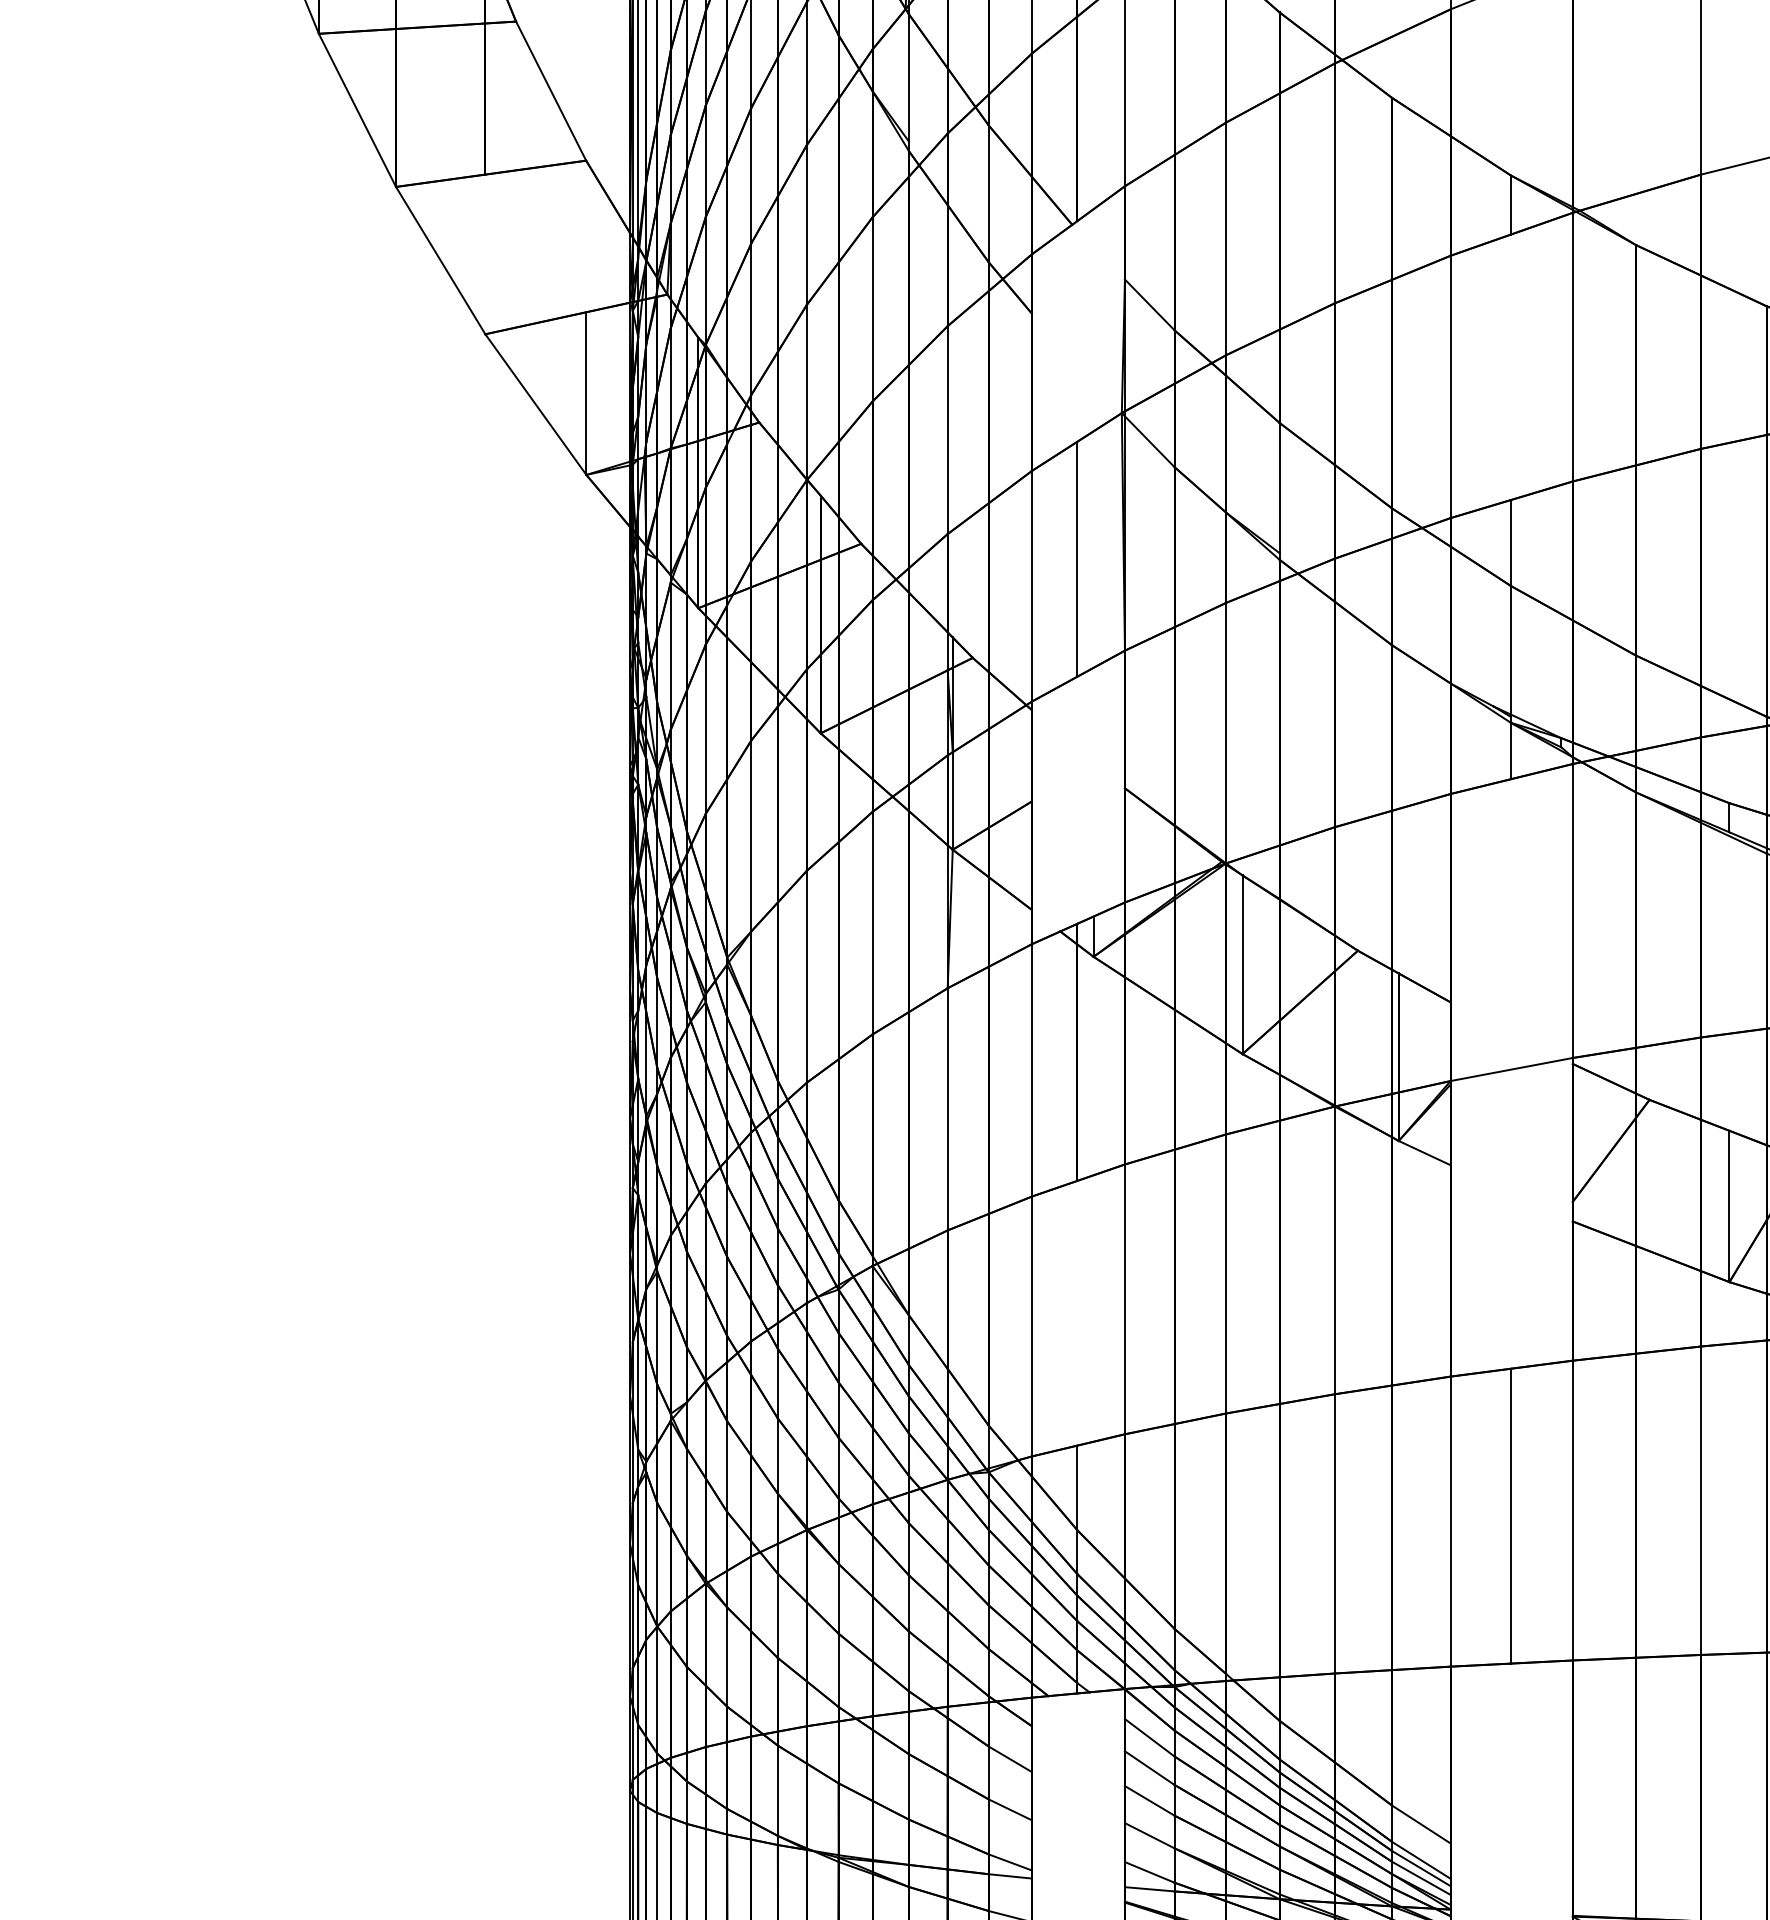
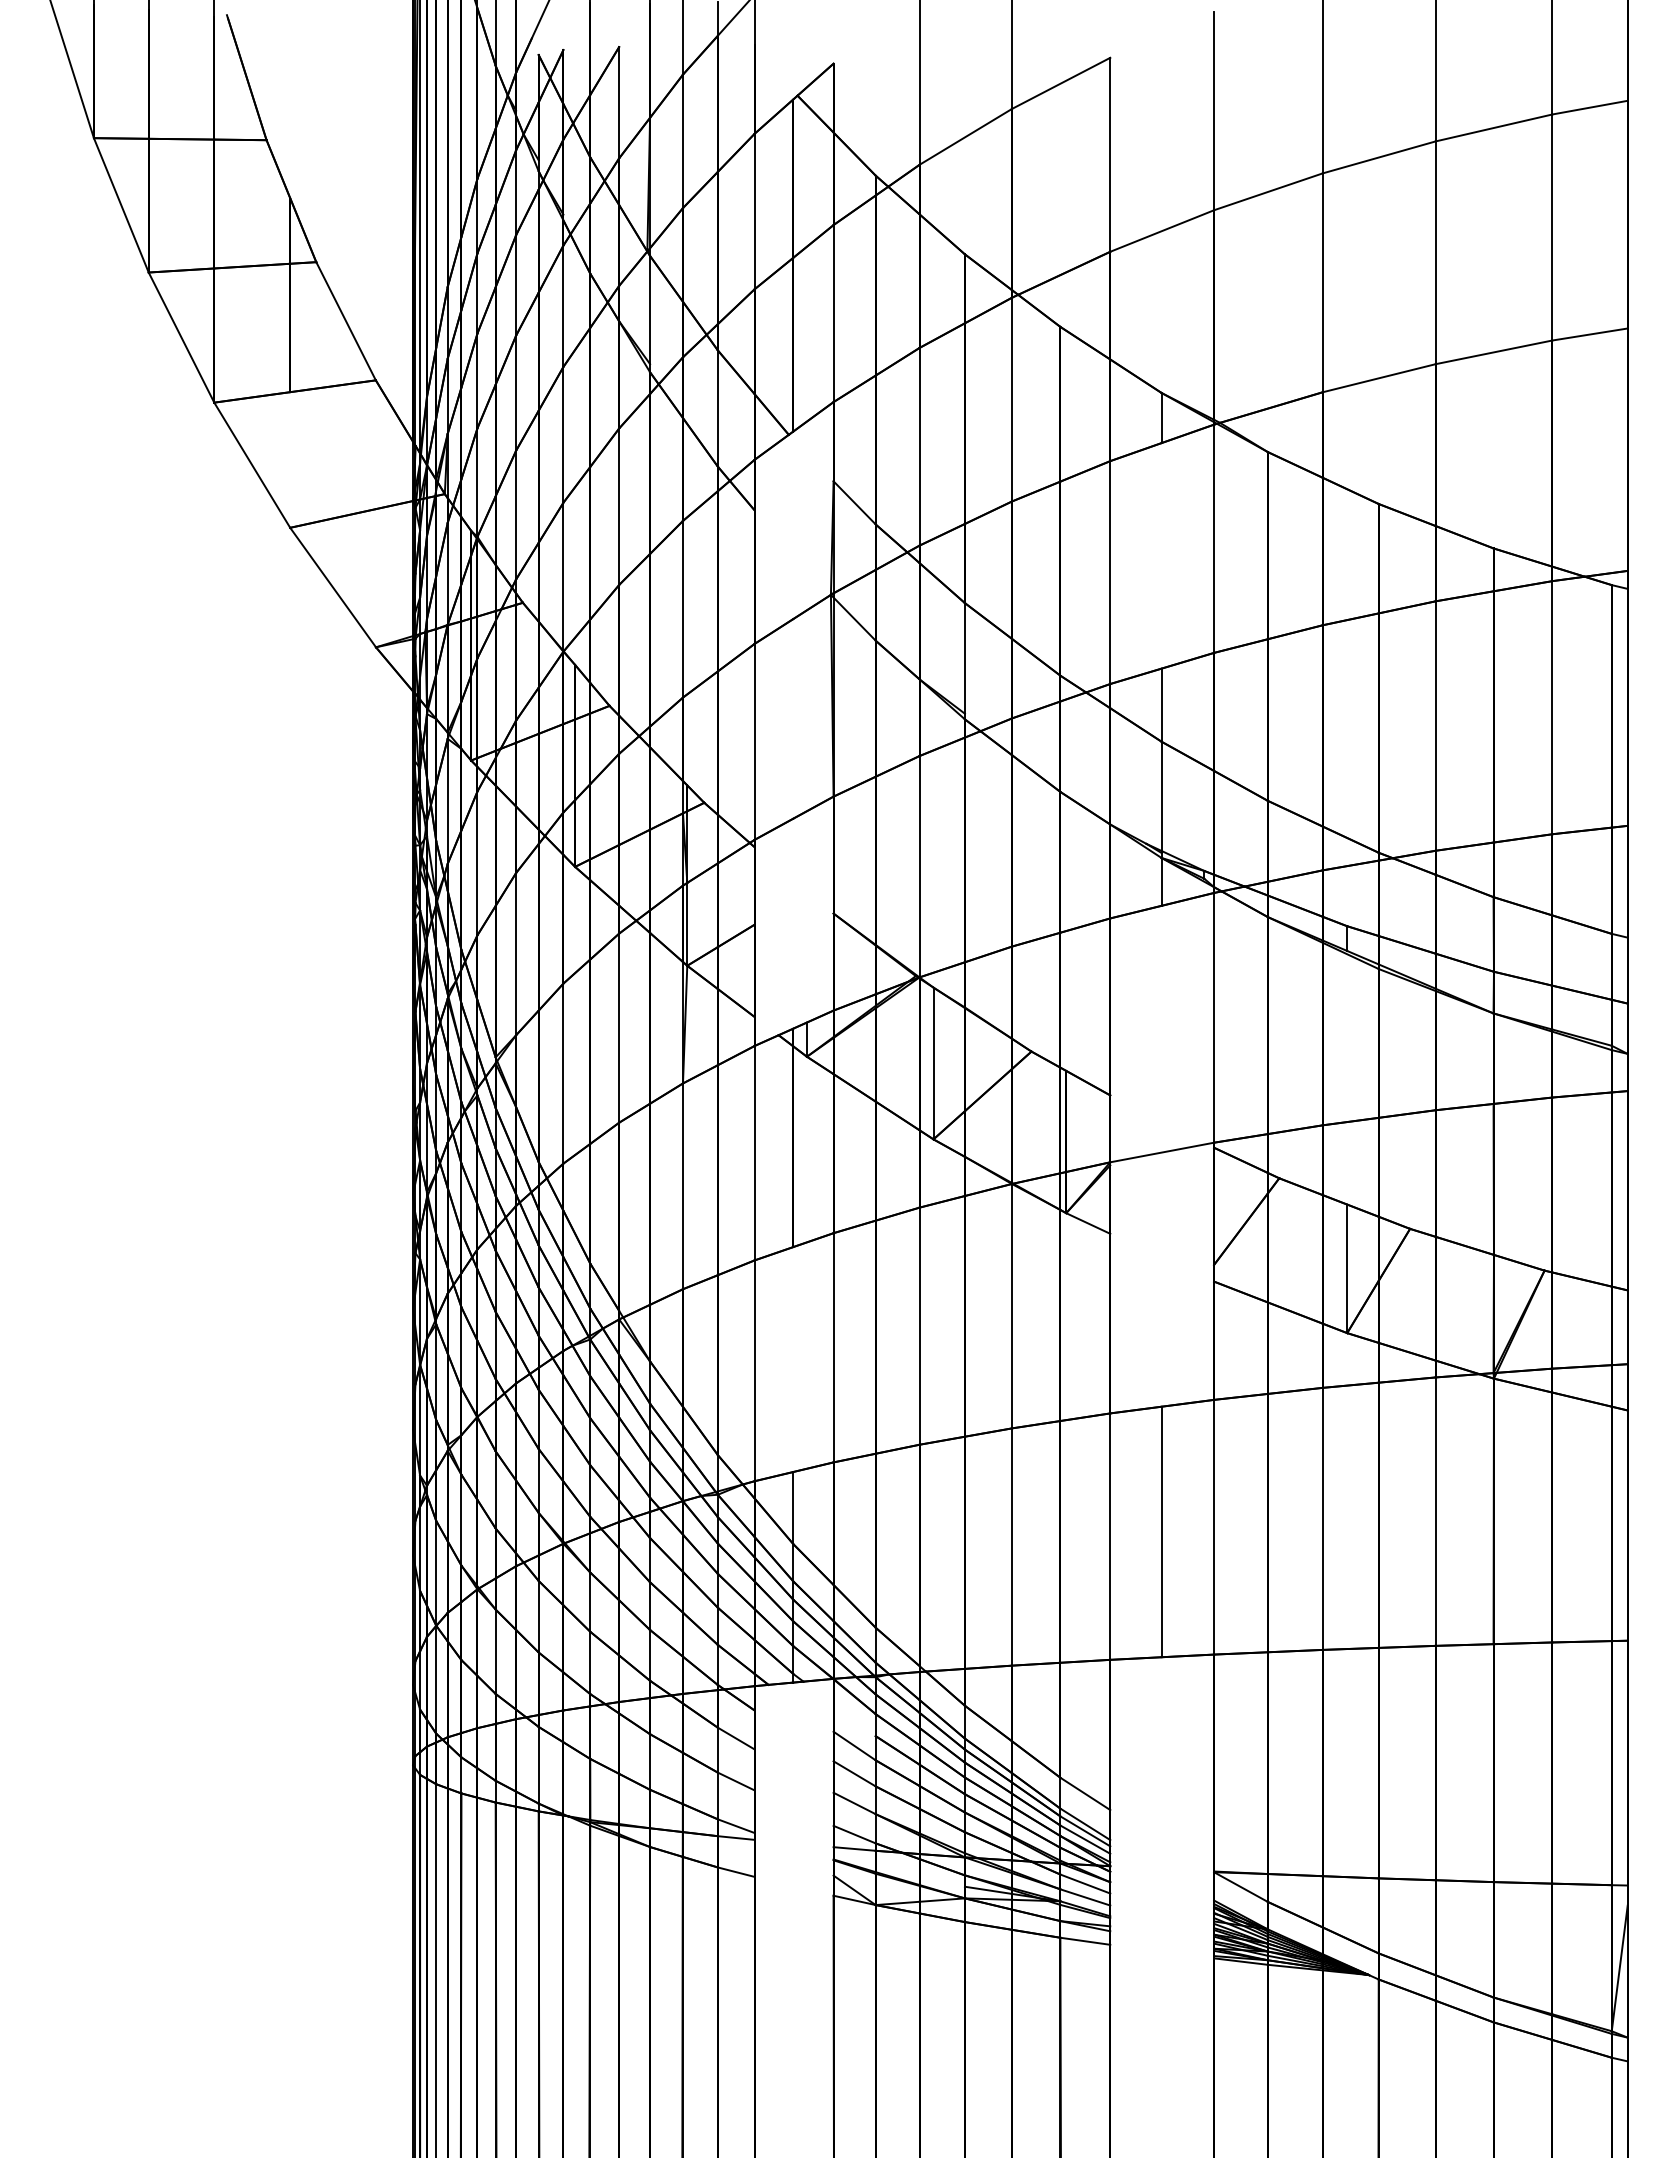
line: (586, 393) -> (376, 578), removed
line: (1077, 558) -> (793, 718), removed
line: (1149, 1738) -> (854, 1720), removed

